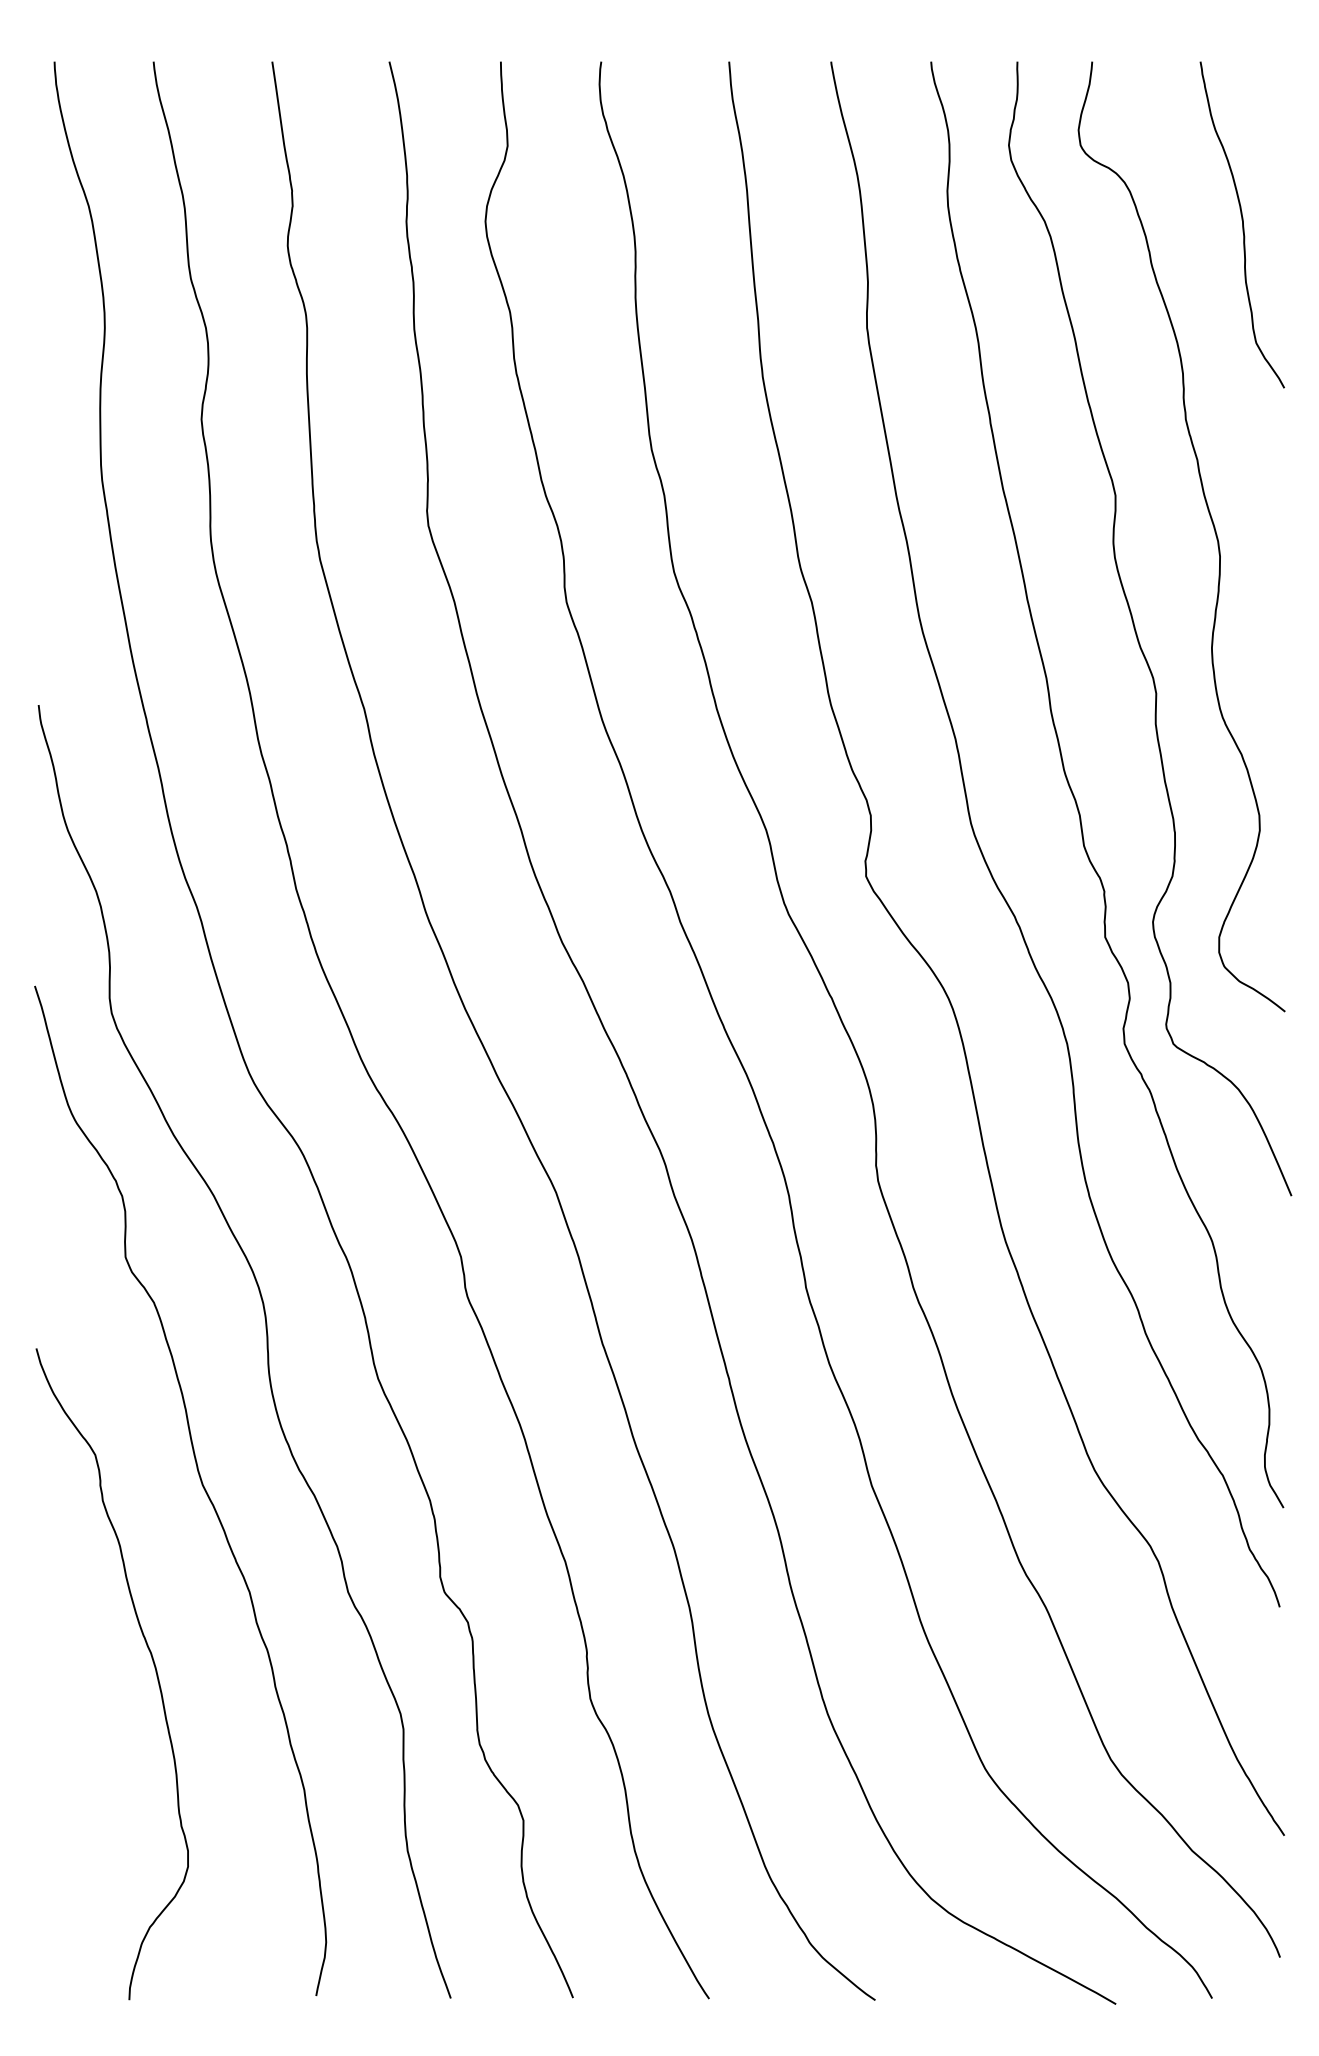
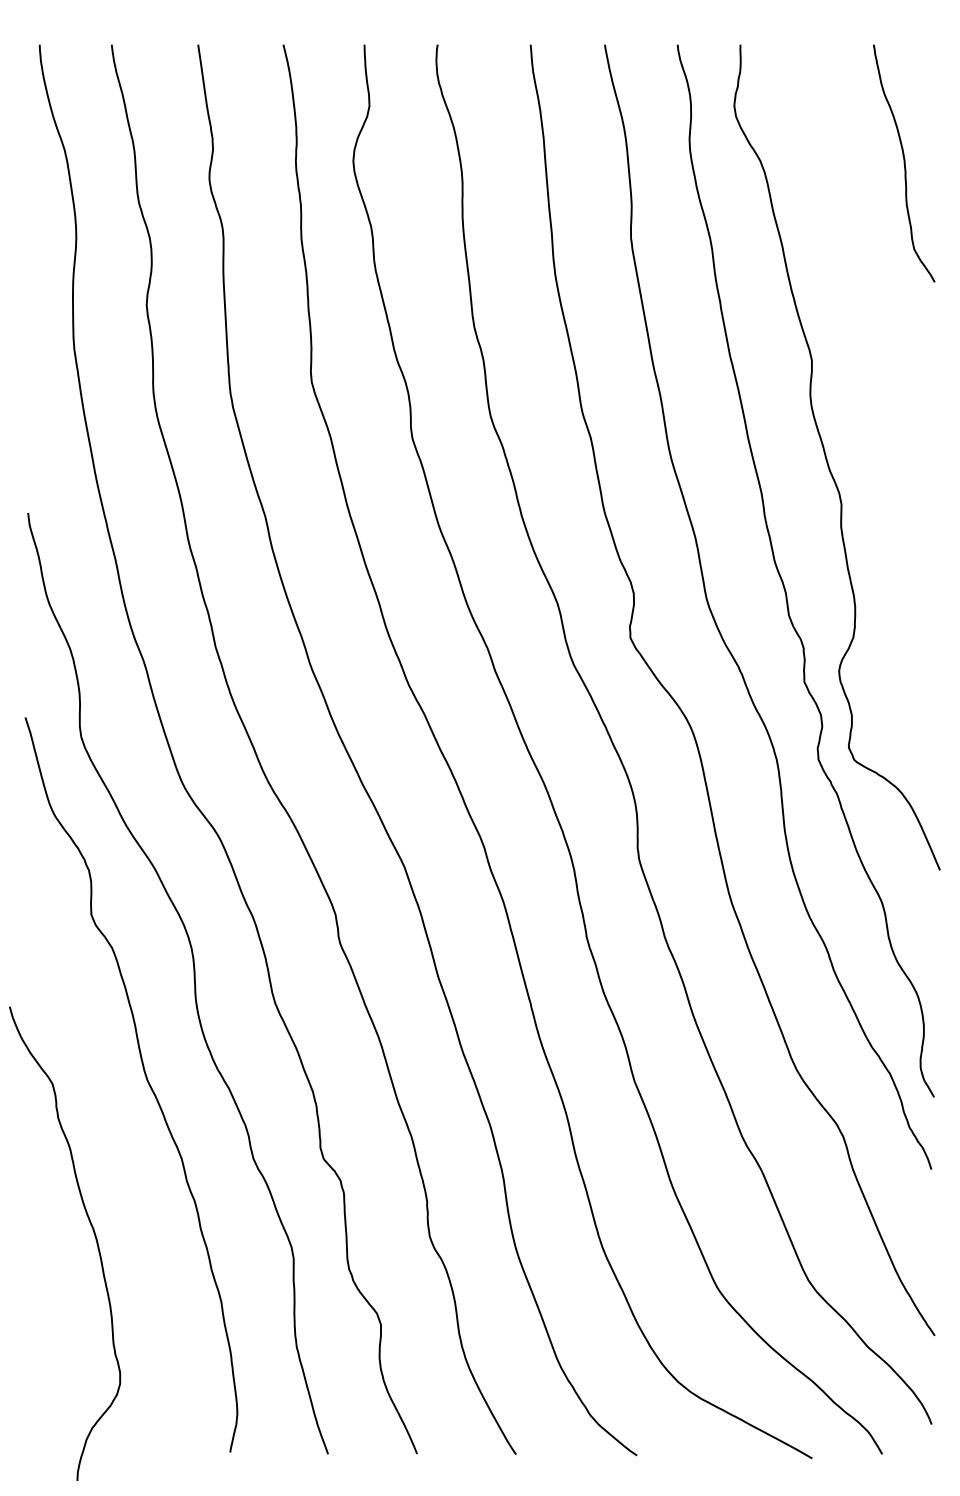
curve: (1212, 525) -> (882, 382), removed
curve: (153, 1665) -> (94, 1237), moved

